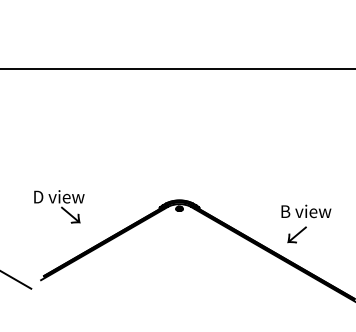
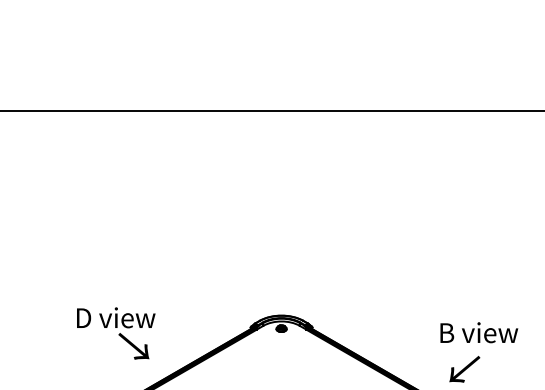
text: (59, 206) -> (116, 332), moved

